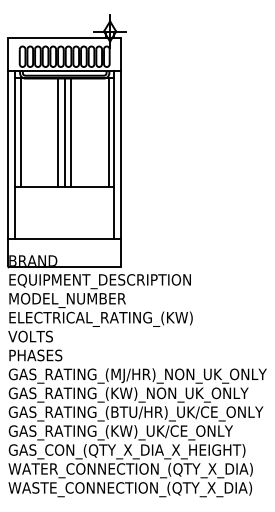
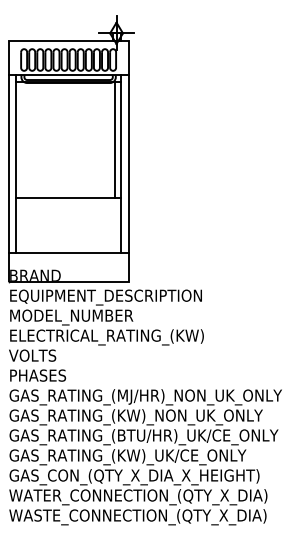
line: (20, 132) -> (21, 140), removed
line: (57, 132) -> (60, 140), removed
line: (64, 132) -> (68, 140), removed
line: (71, 132) -> (75, 140), removed

